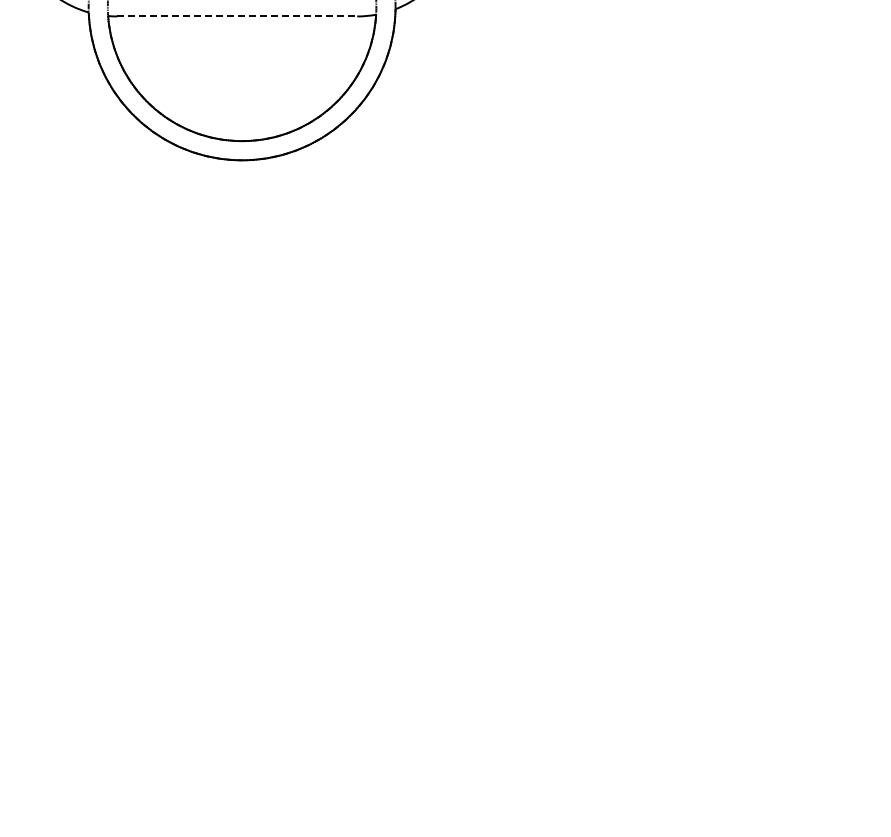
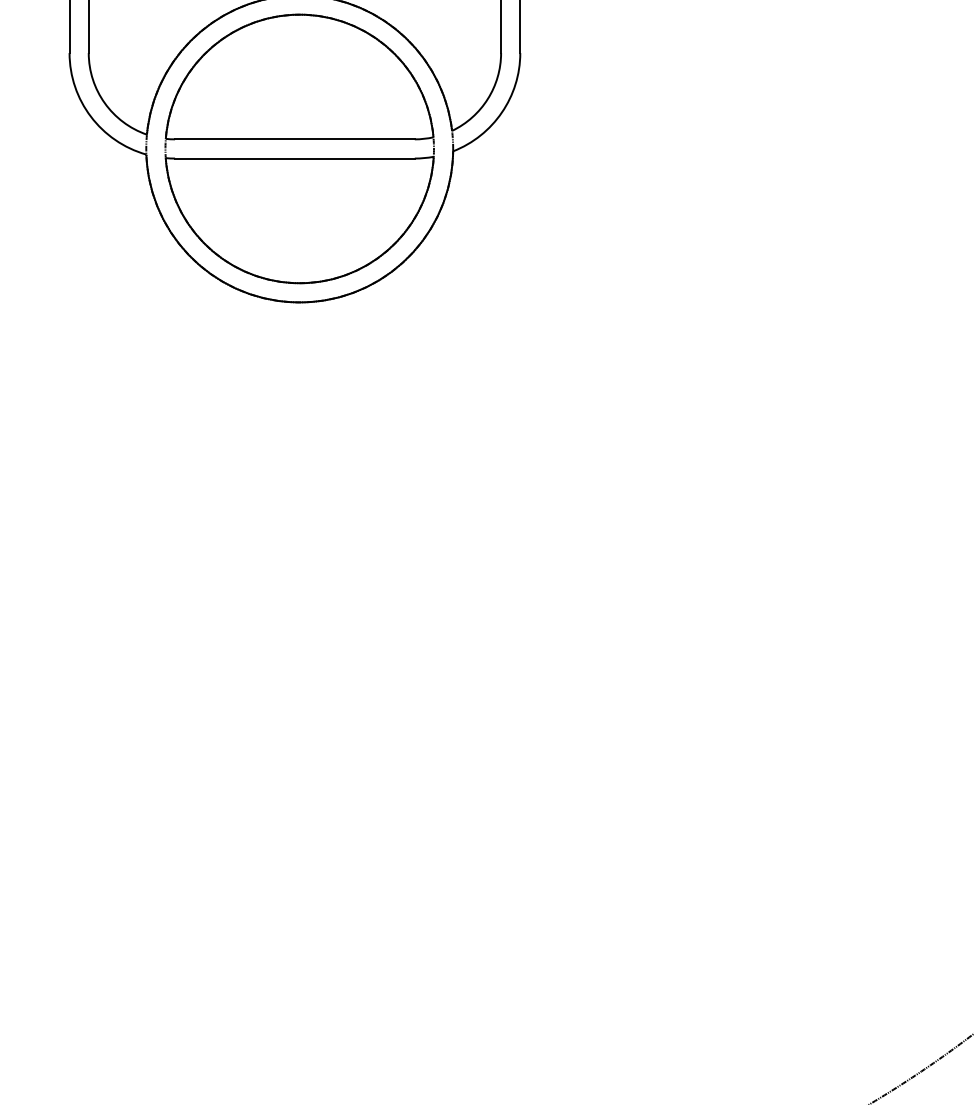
line: (236, 16) -> (294, 158), dashed -> solid

